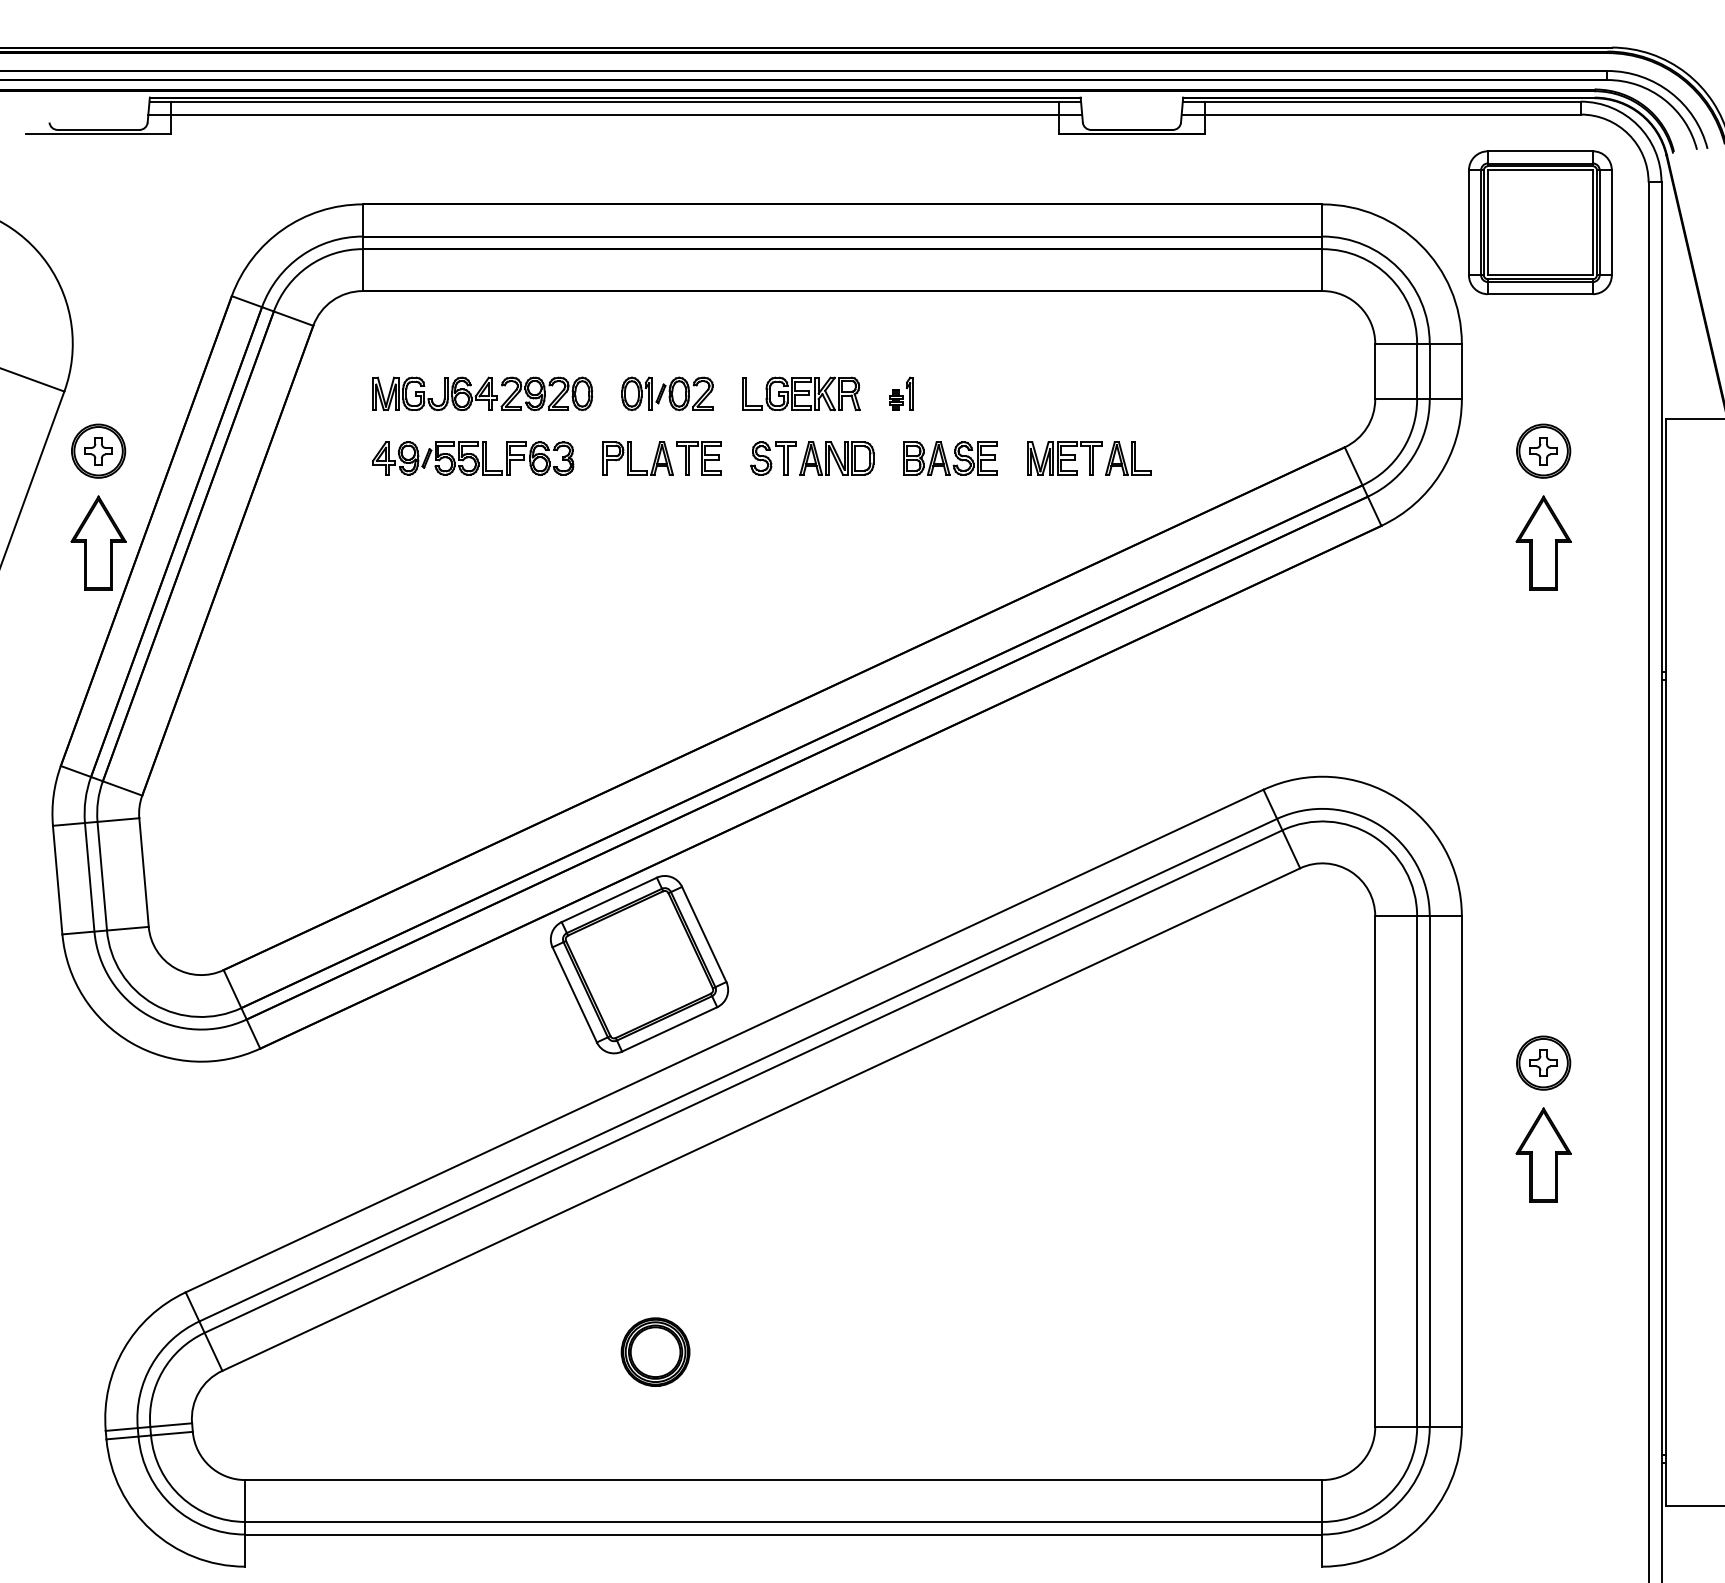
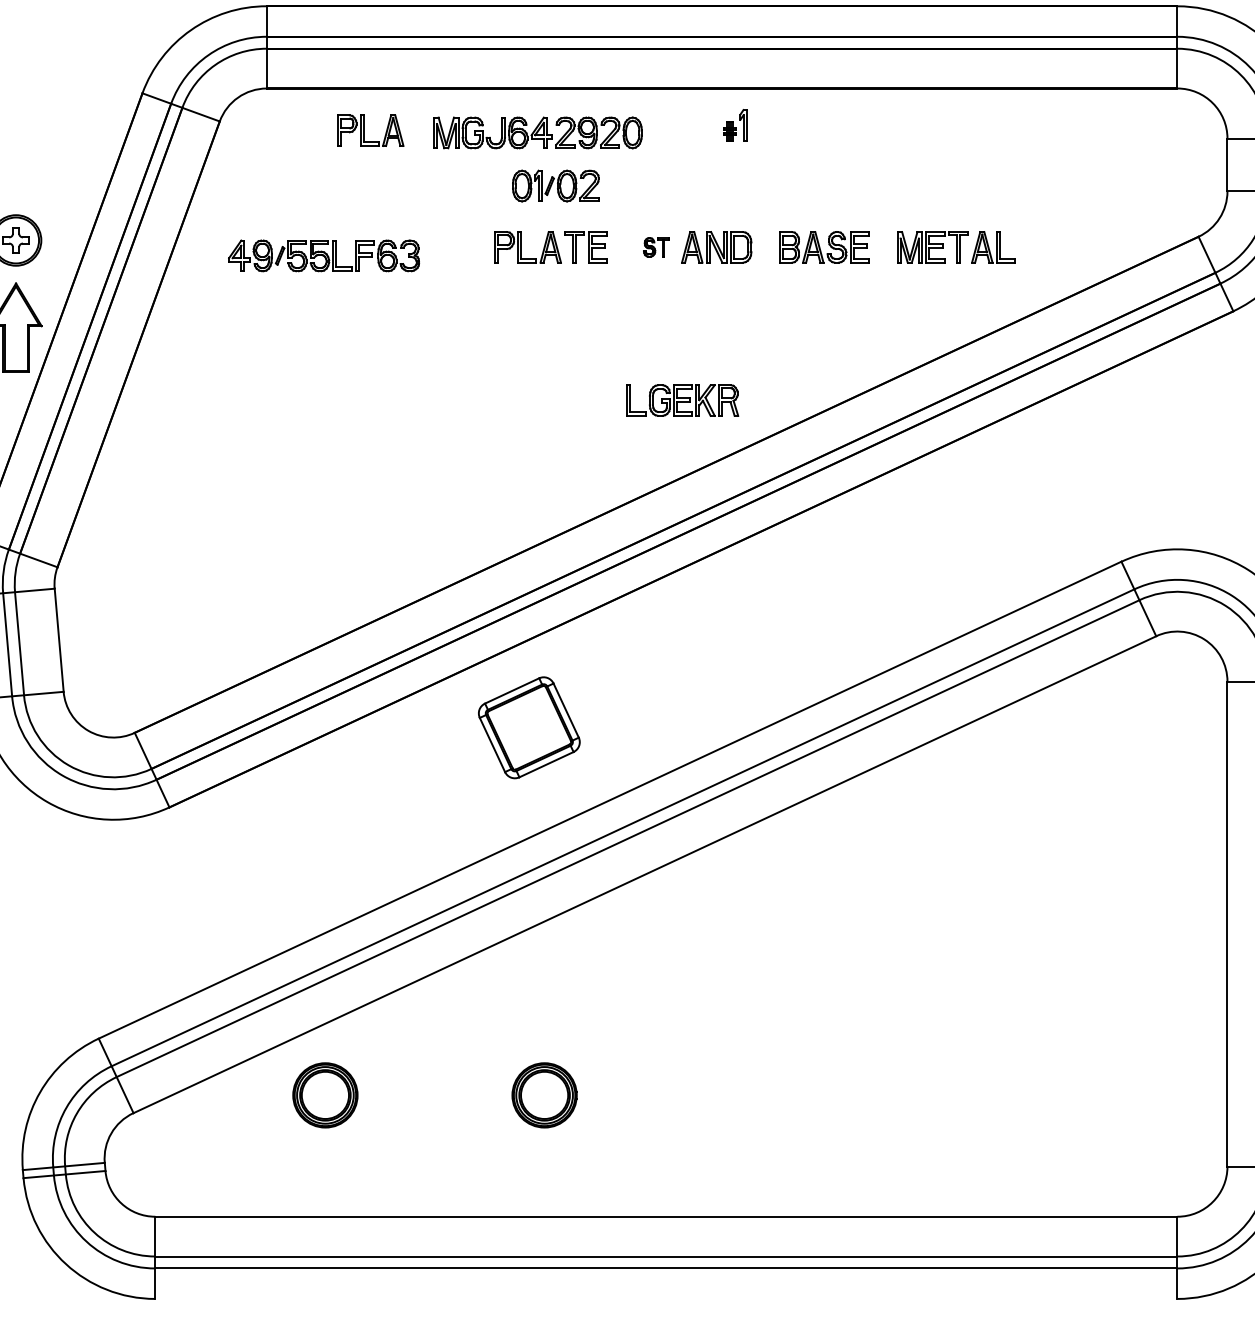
part: (471, 335) -> (369, 130), added
part: (482, 393) -> (537, 132), moved
part: (801, 393) -> (683, 400), moved
part: (901, 393) -> (735, 124), moved
part: (473, 458) -> (324, 255), moved
part: (773, 458) -> (656, 247), size x0.6
part: (639, 964) -> (529, 727), size x0.6
part: (424, 1351) -> (325, 1094), added

